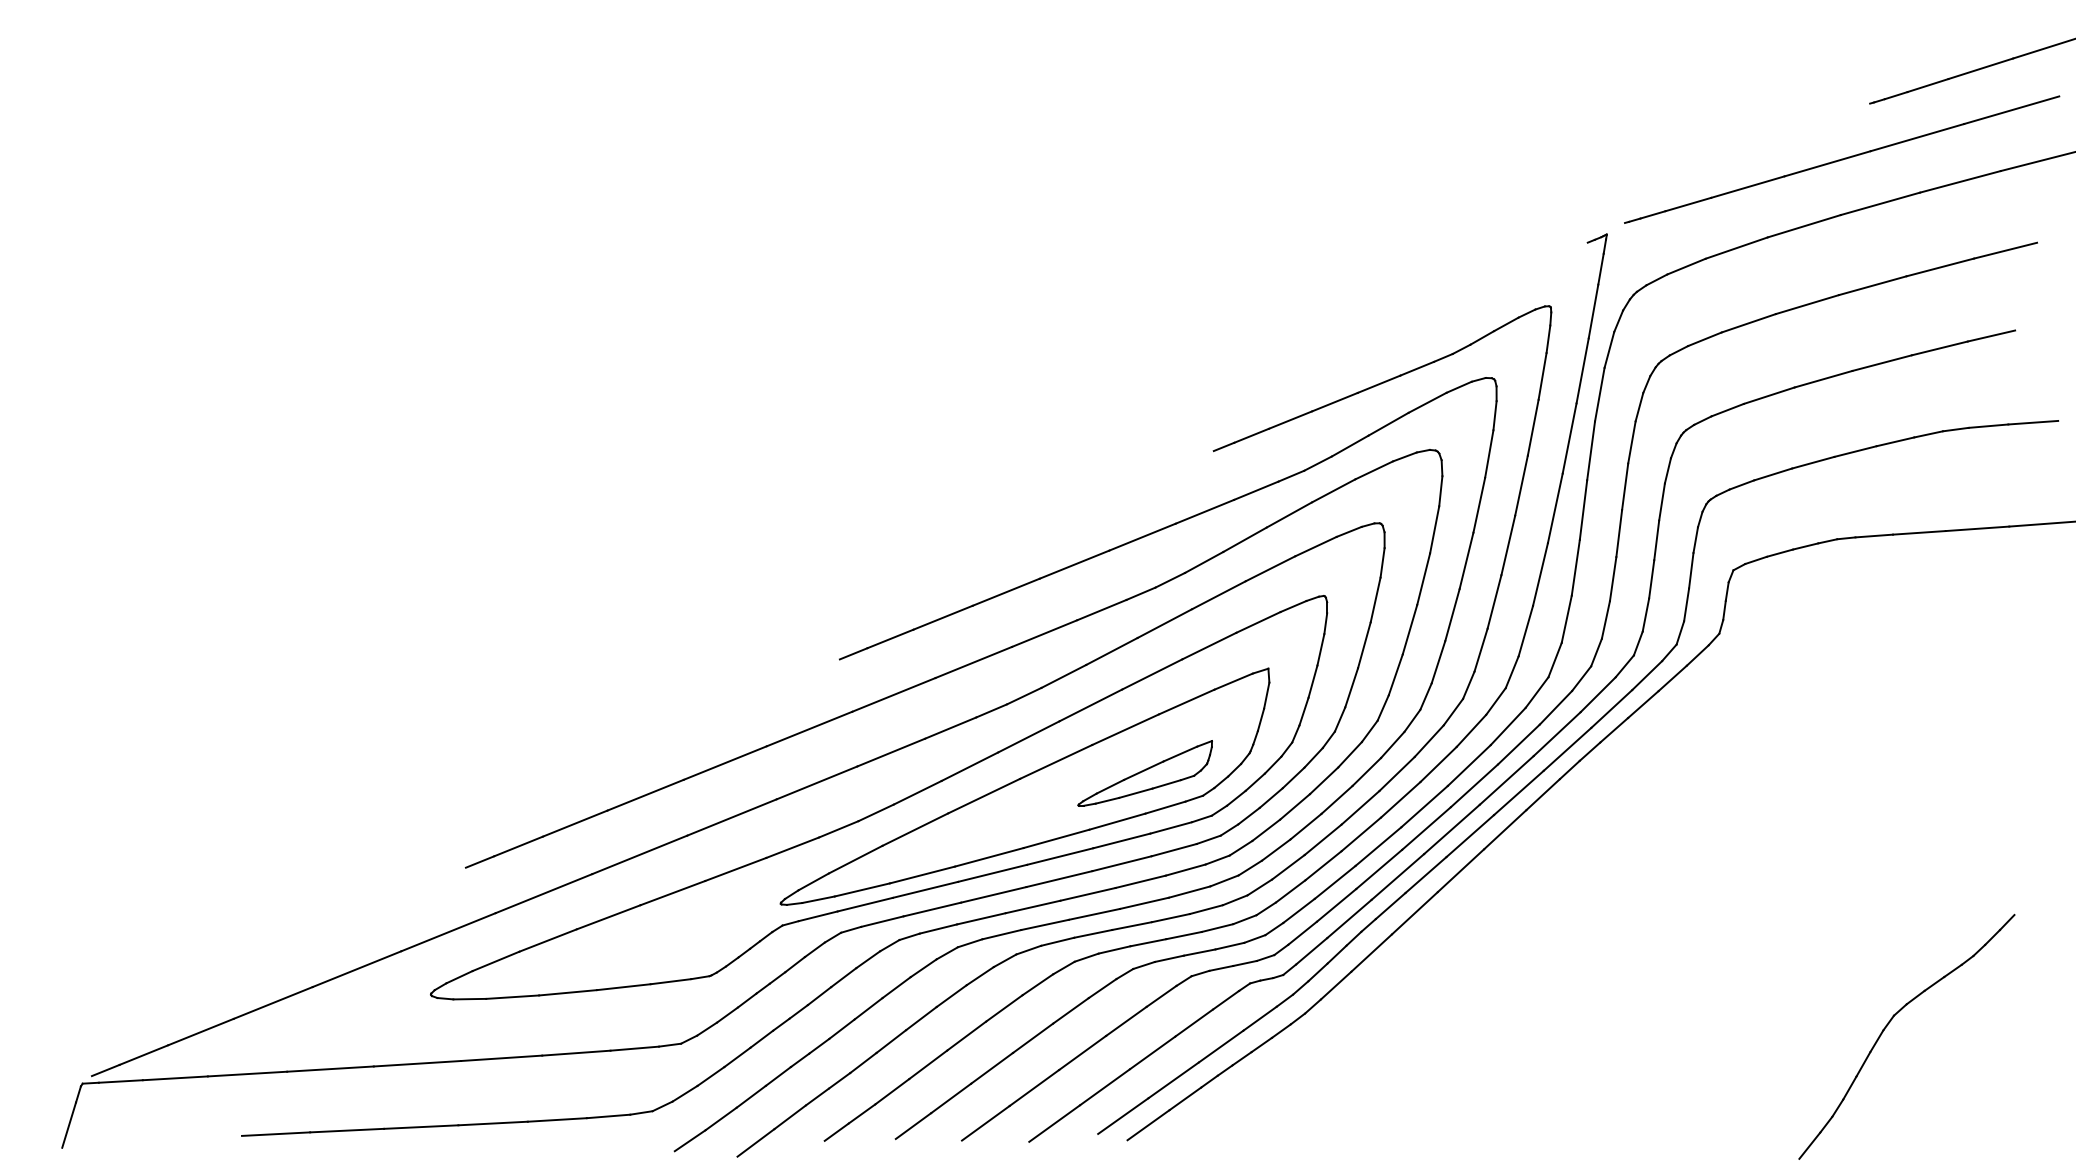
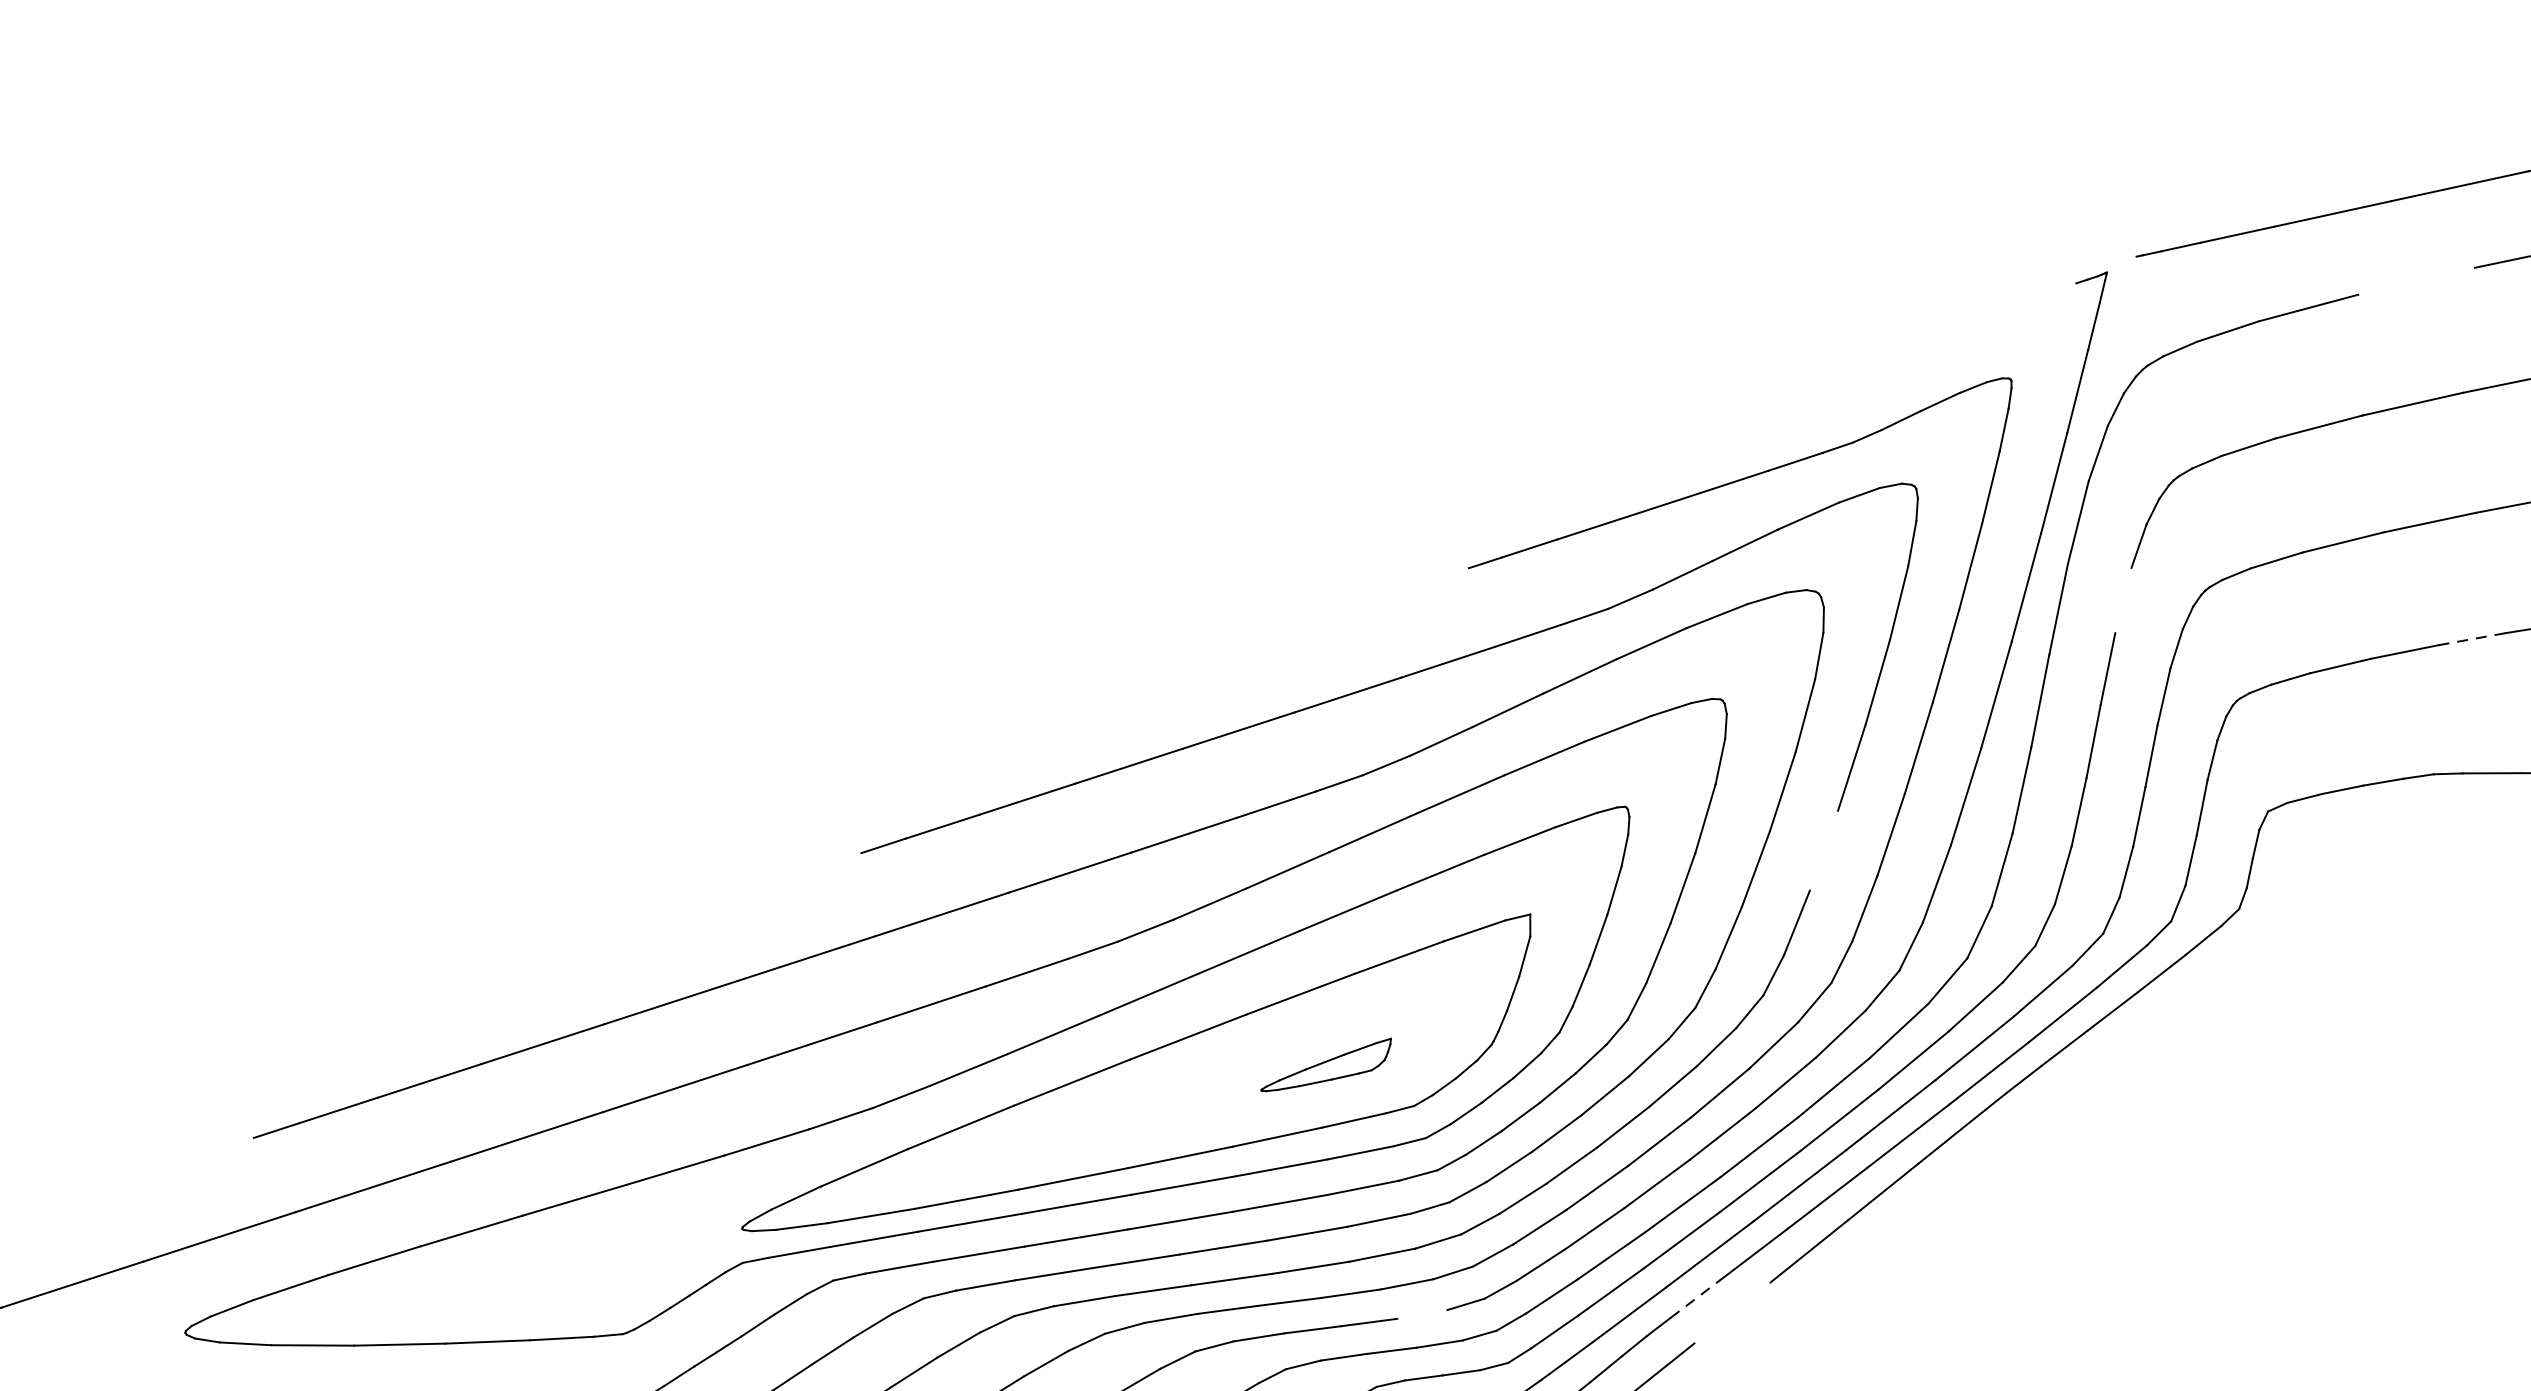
line: (1803, 226) -> (2415, 281), removed
line: (1631, 442) -> (2122, 600), removed
line: (1855, 451) -> (2471, 639), solid -> dashed
line: (1452, 615) -> (1823, 851), removed
part: (1144, 773) -> (1325, 1064), size x0.6
line: (1390, 906) -> (1695, 1299), solid -> dashed
line: (1414, 913) -> (1731, 1313), removed
line: (1217, 927) -> (1422, 1313), removed

